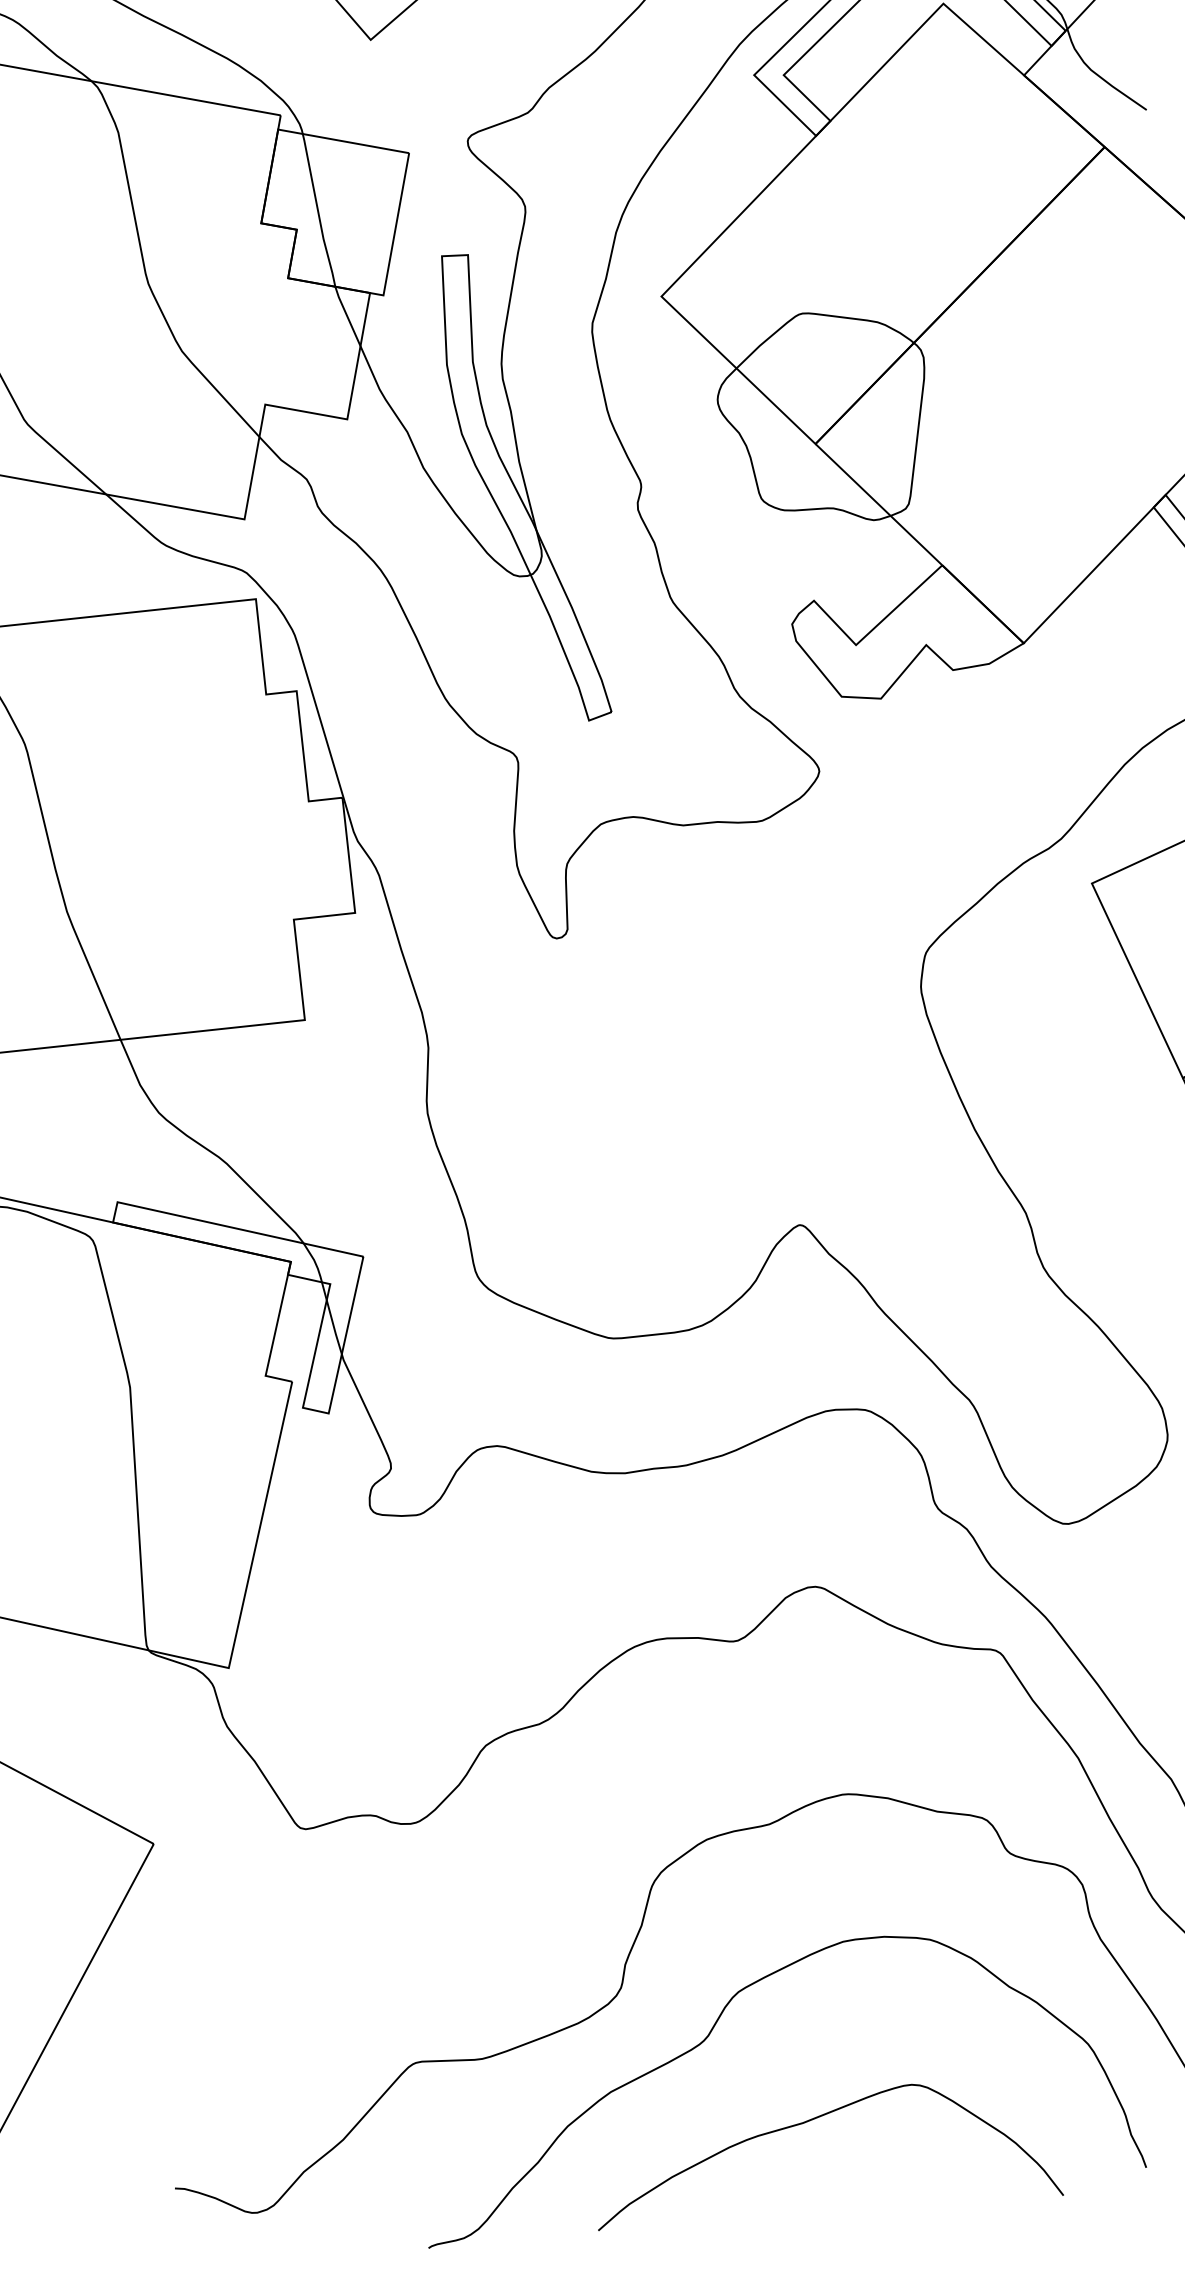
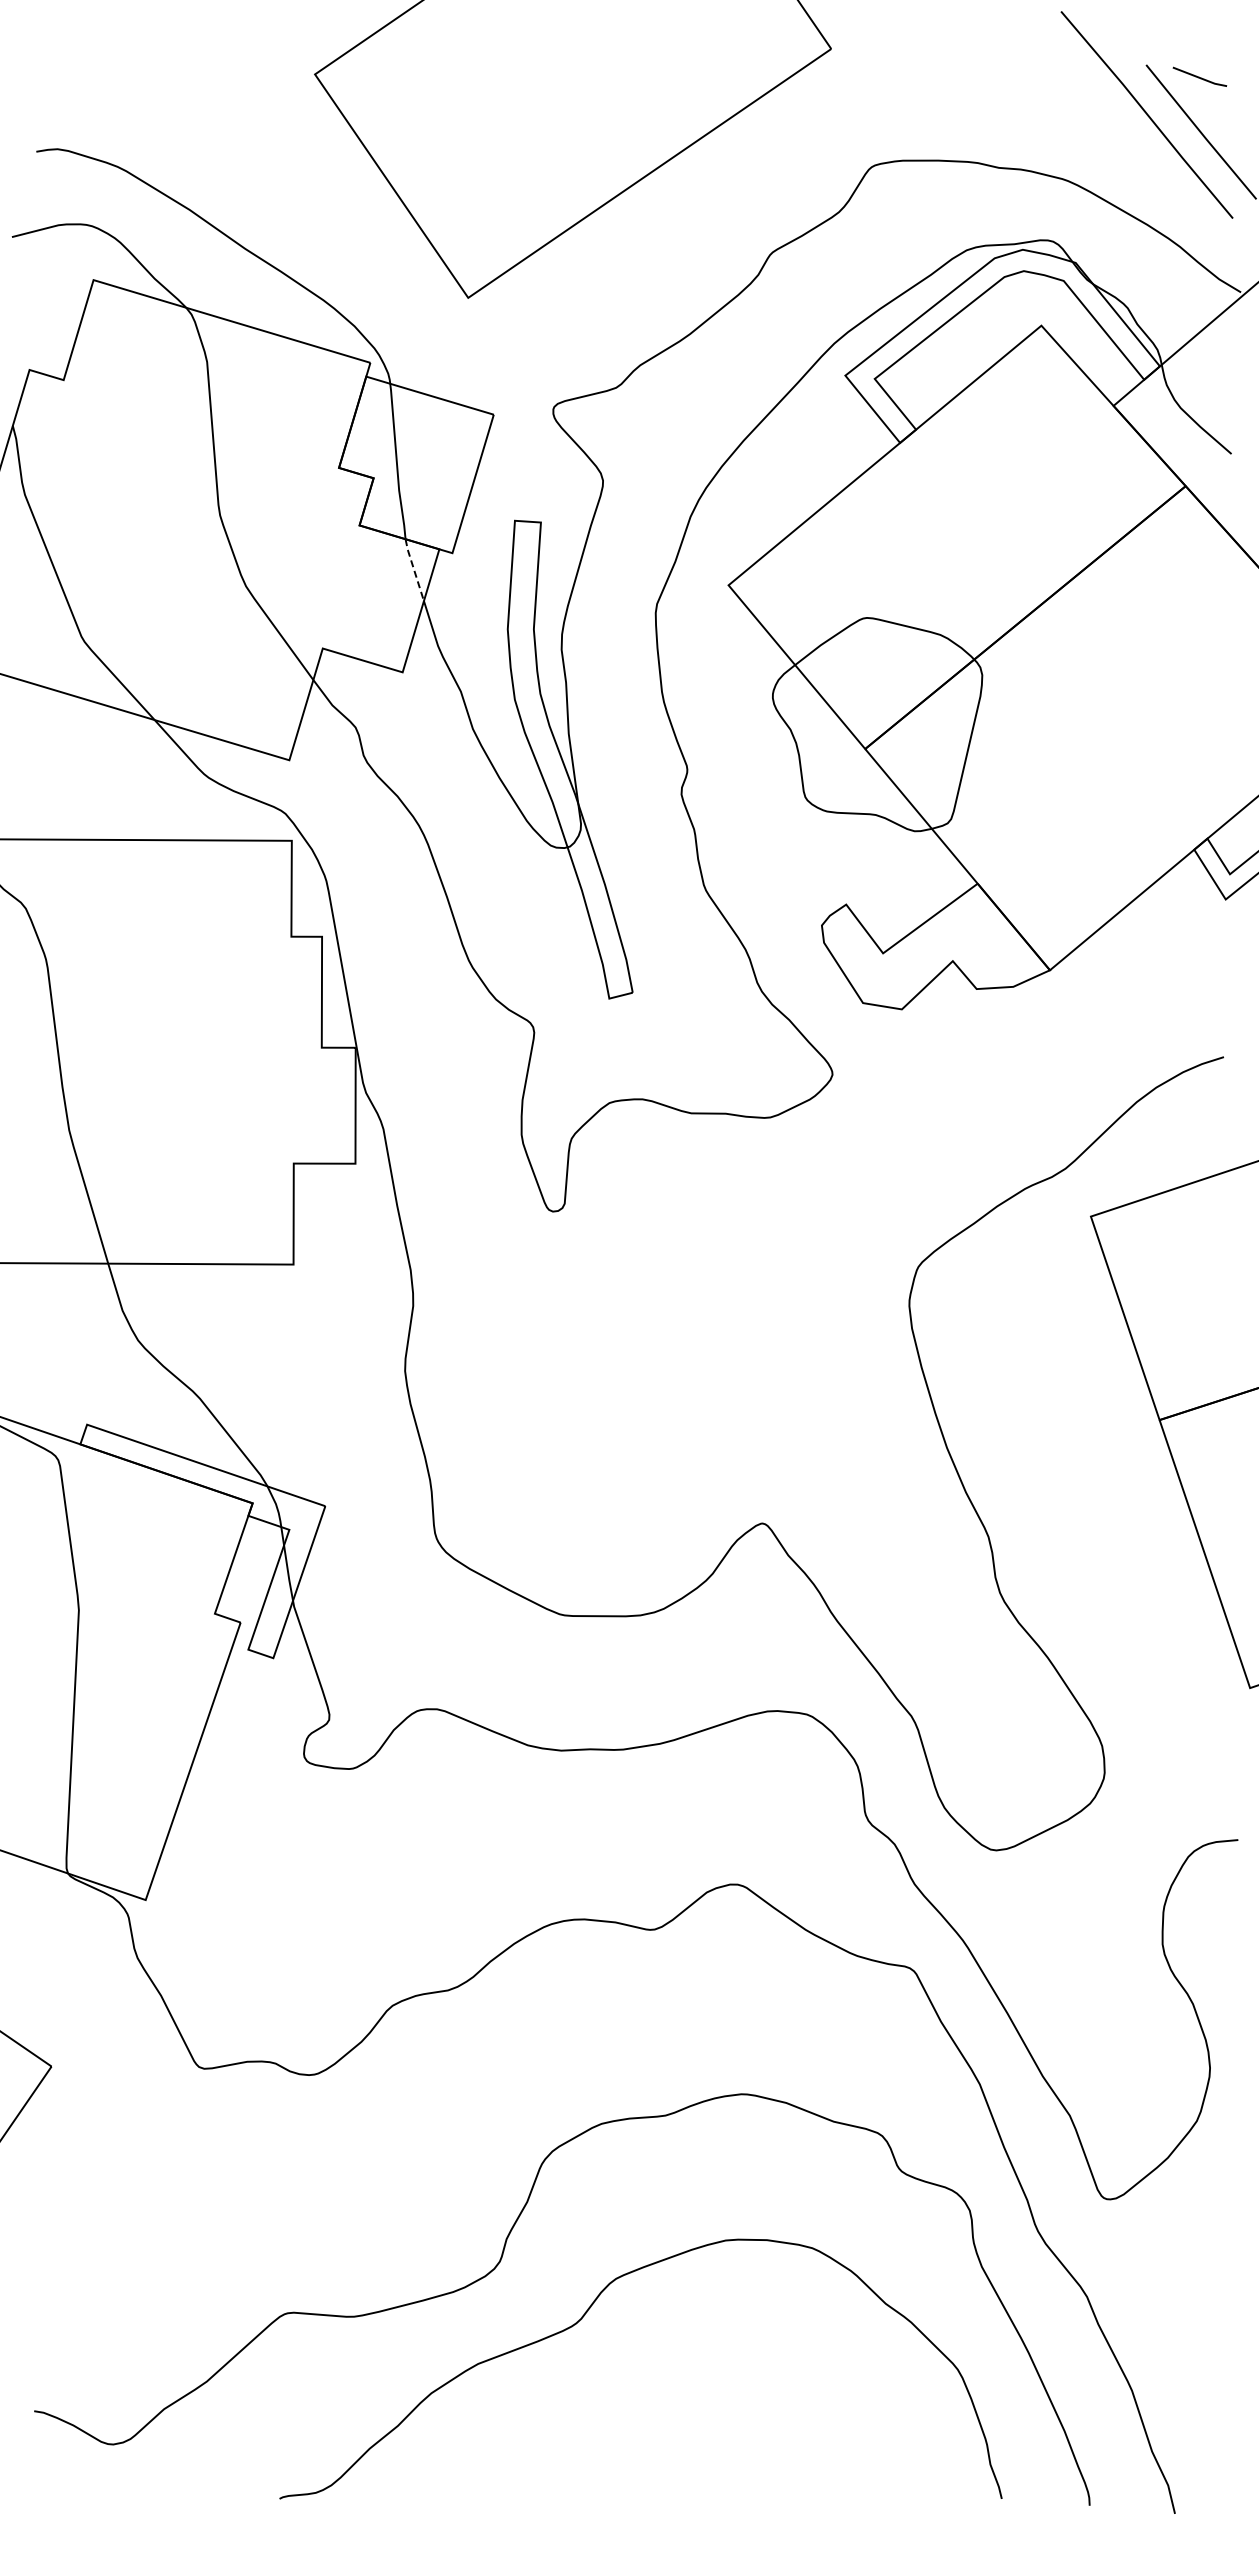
line: (347, 315) -> (414, 569), solid -> dashed
curve: (809, 2121) -> (672, 2415), removed

